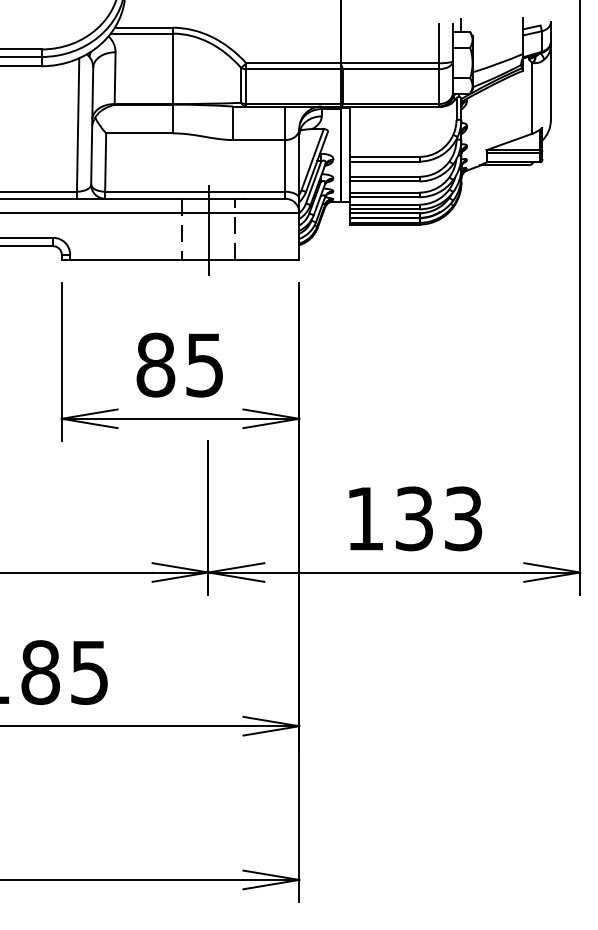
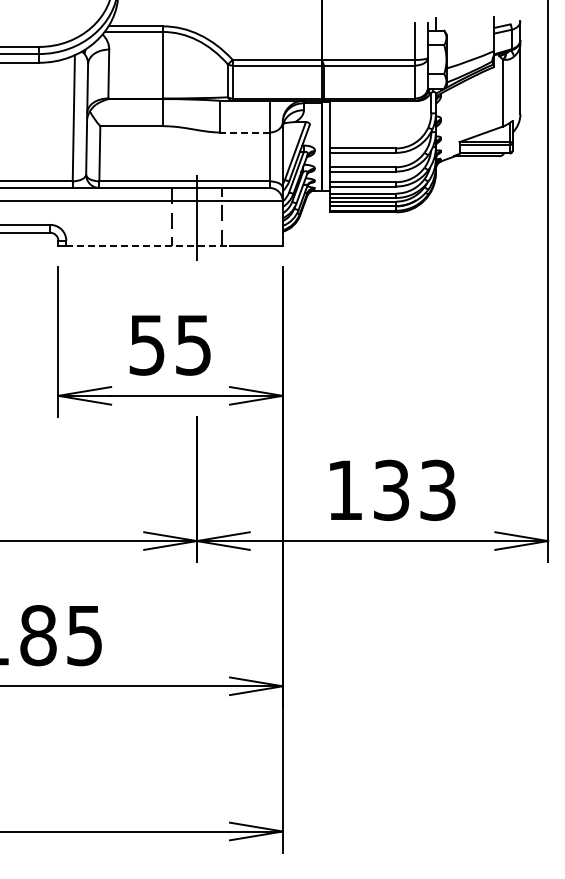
line: (258, 140) -> (244, 132), solid -> dashed
line: (157, 260) -> (148, 246), solid -> dashed
text: (156, 364) -> (147, 344), 85 -> 55

